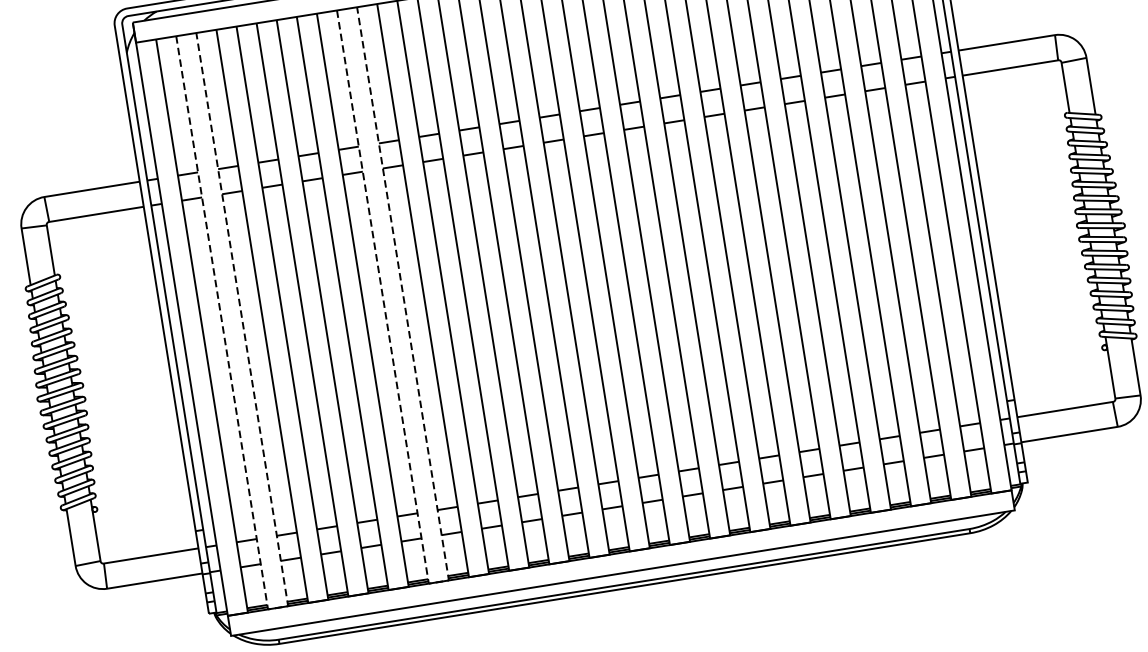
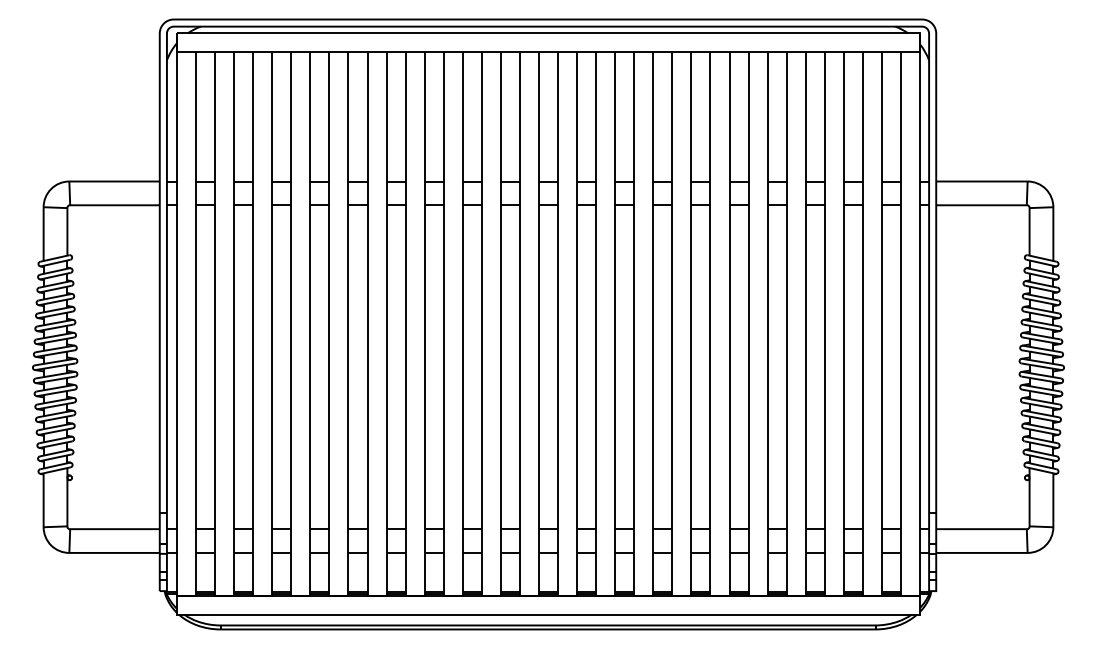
line: (439, 581) -> (377, 595), dashed -> solid
line: (277, 607) -> (224, 595), dashed -> solid

